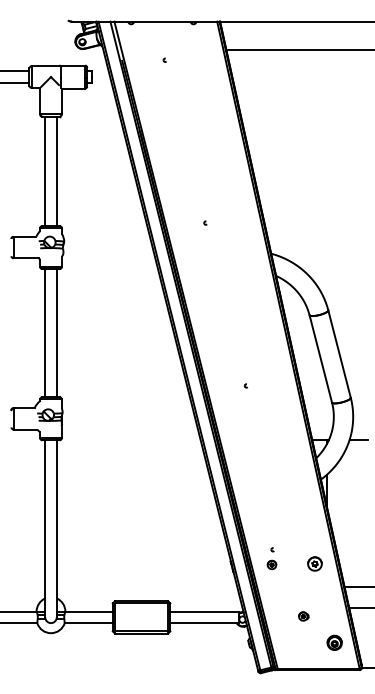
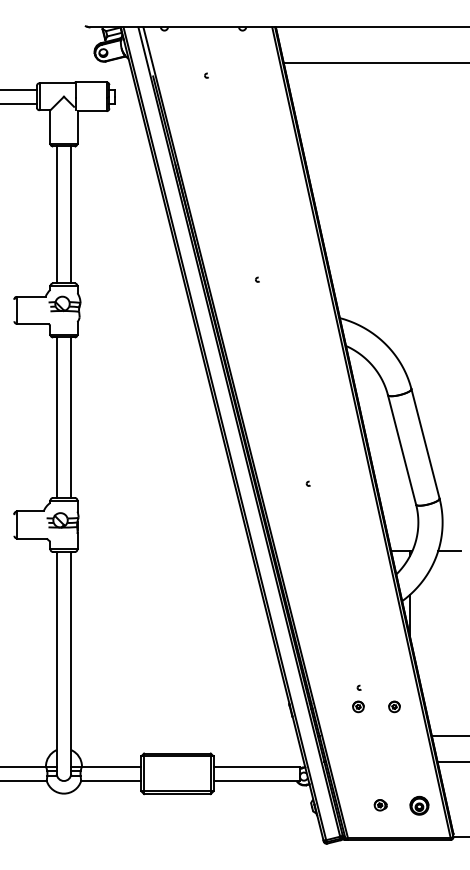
part: (271, 558) -> (357, 698), moved
part: (314, 563) -> (394, 706), size x0.62
part: (303, 616) -> (380, 805), moved

